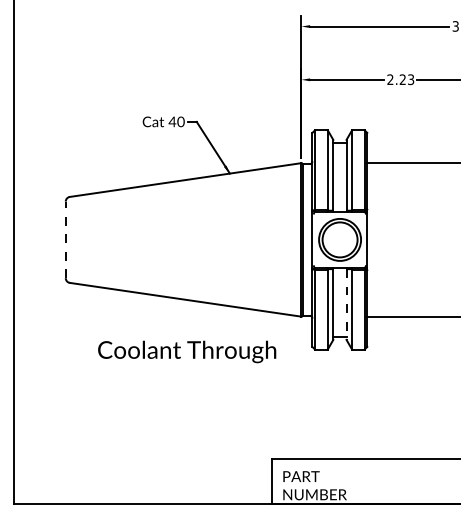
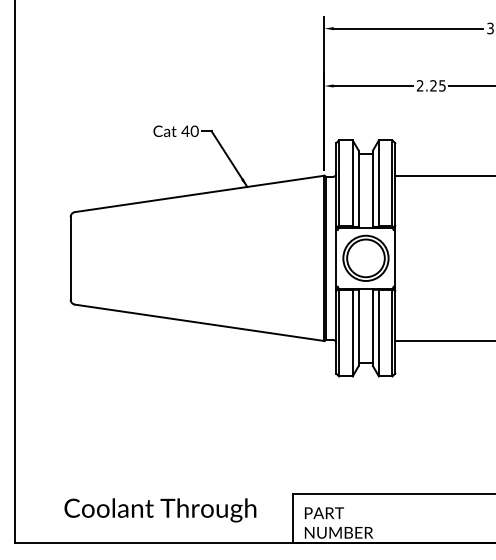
text: (411, 78) -> (442, 84), 2.23 -> 2.25
line: (65, 239) -> (70, 257), dashed -> solid
line: (346, 305) -> (372, 328), dashed -> solid
text: (187, 351) -> (160, 509), moved

